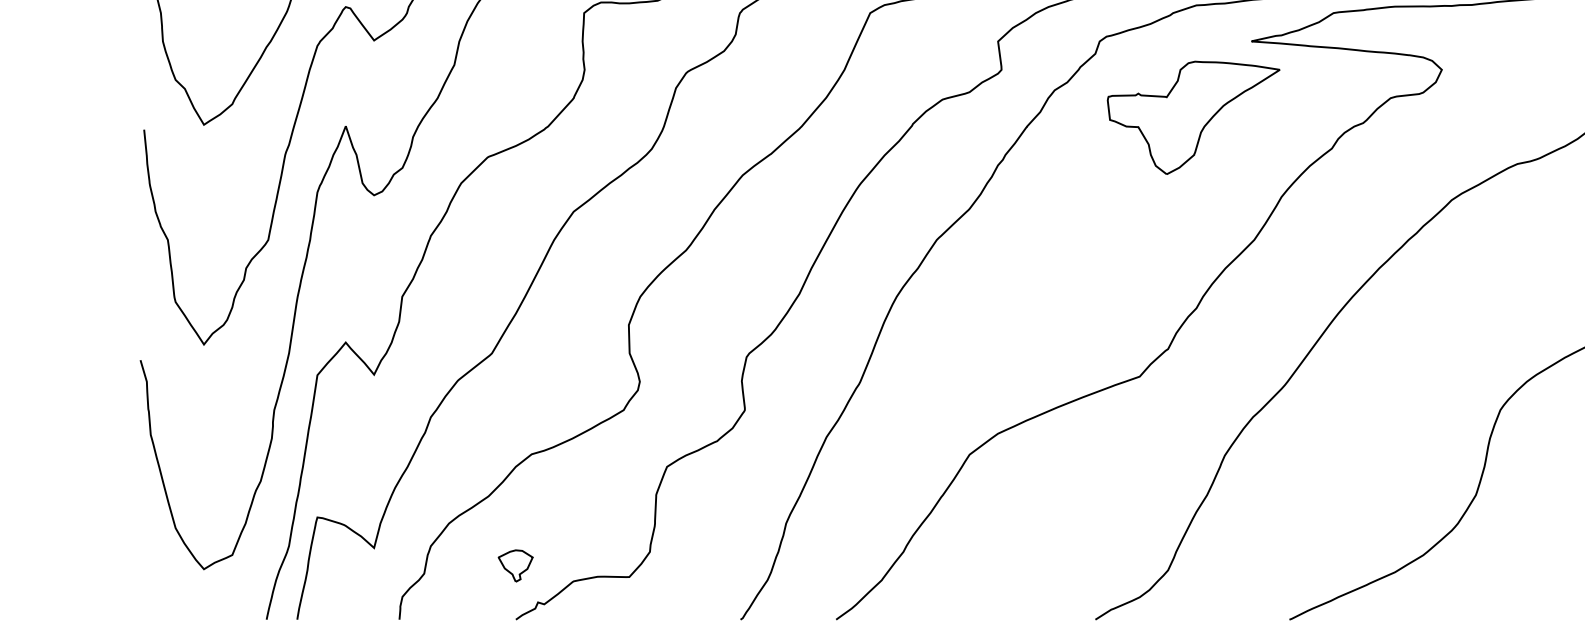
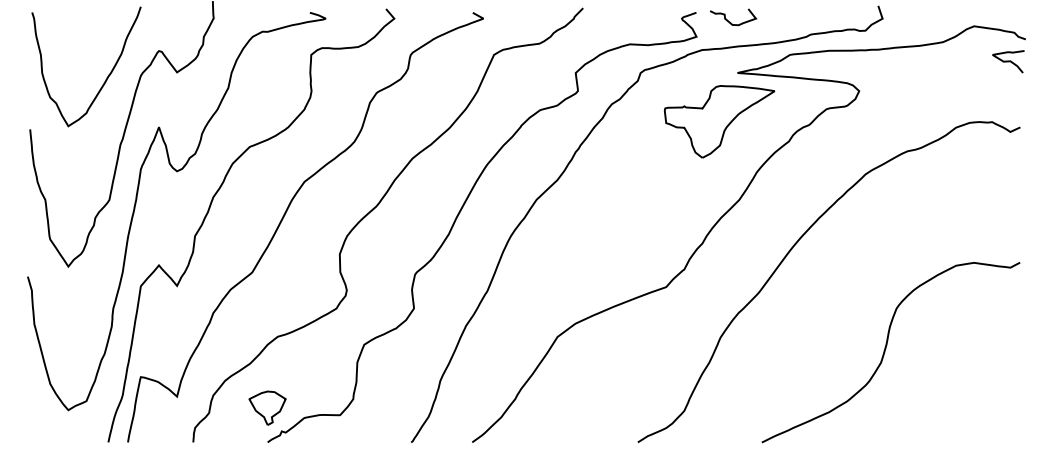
part: (1193, 117) -> (719, 121), moved
part: (515, 565) -> (267, 407), size x1.67

